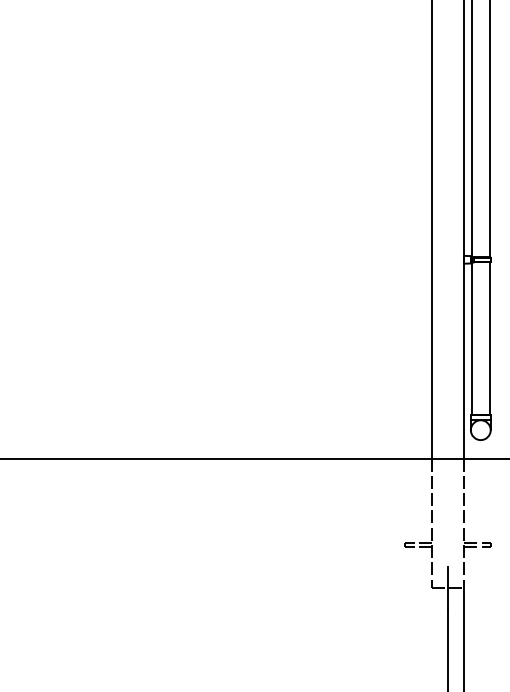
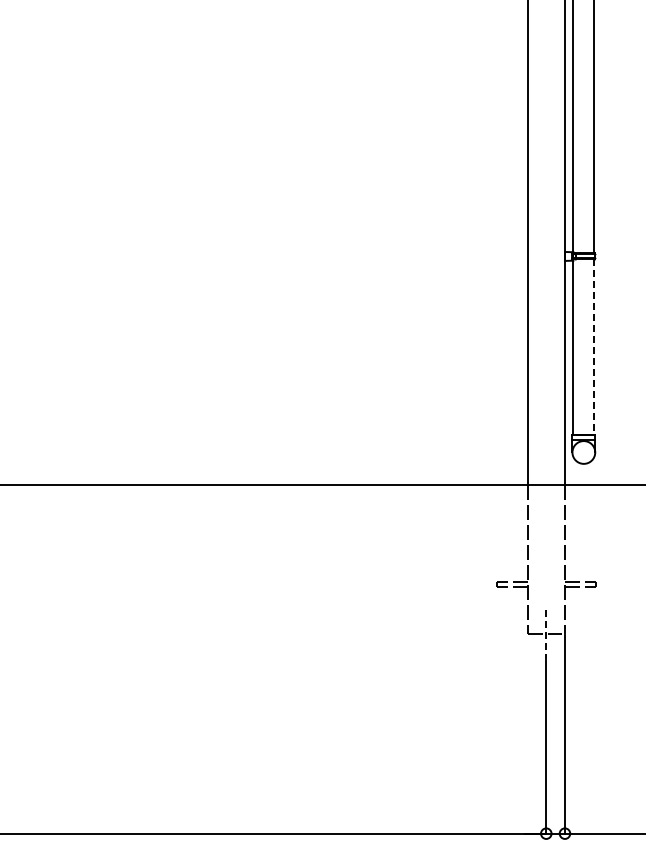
line: (490, 338) -> (594, 347), solid -> dashed
line: (448, 588) -> (546, 634), solid -> dashed

